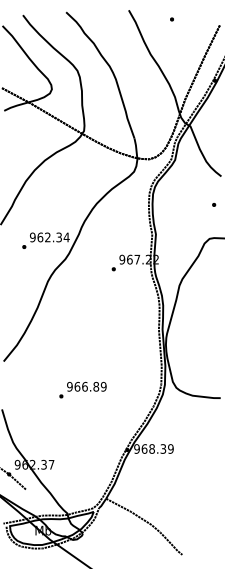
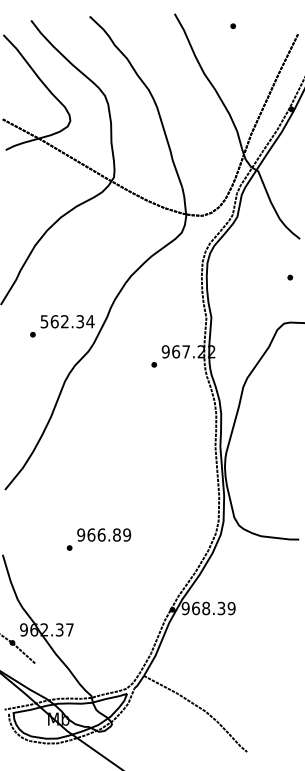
text: (32, 237) -> (44, 321), 962.34 -> 562.34
text: (82, 390) -> (98, 540), moved

